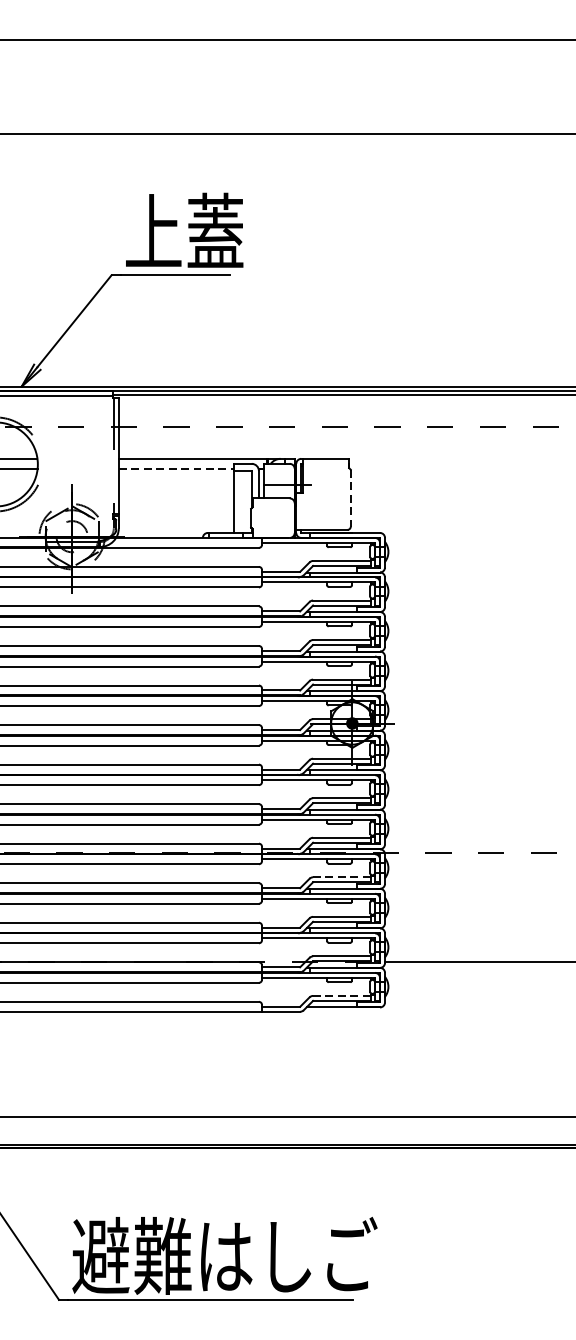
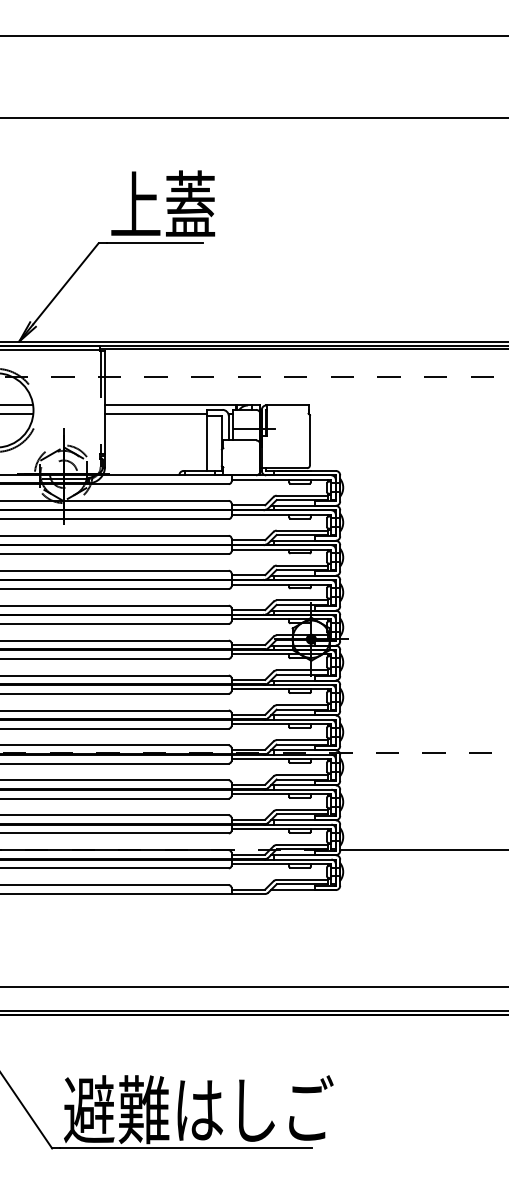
line: (175, 469) -> (155, 414), dashed -> solid
line: (350, 498) -> (309, 440), dashed -> solid
line: (341, 877) -> (301, 775), dashed -> solid
line: (341, 995) -> (301, 879), dashed -> solid

